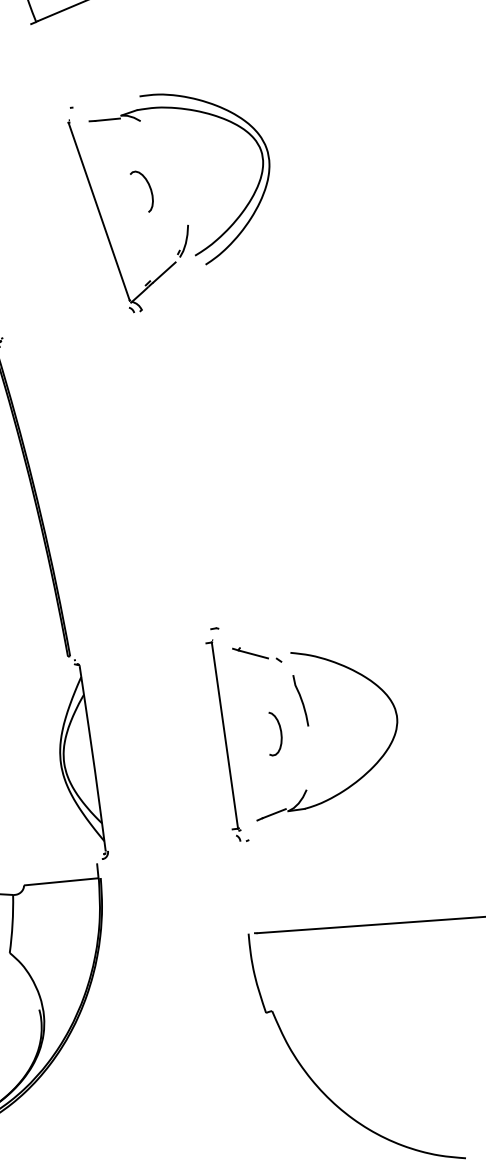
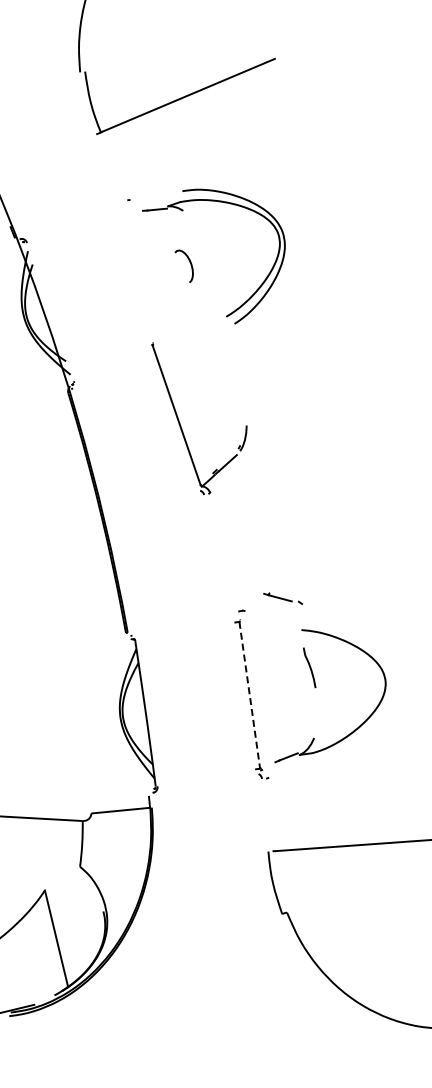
part: (105, 224) -> (181, 425), moved
part: (257, 654) -> (283, 598), moved
curve: (280, 733) -> (293, 693), removed
line: (224, 735) -> (249, 695), solid -> dashed

